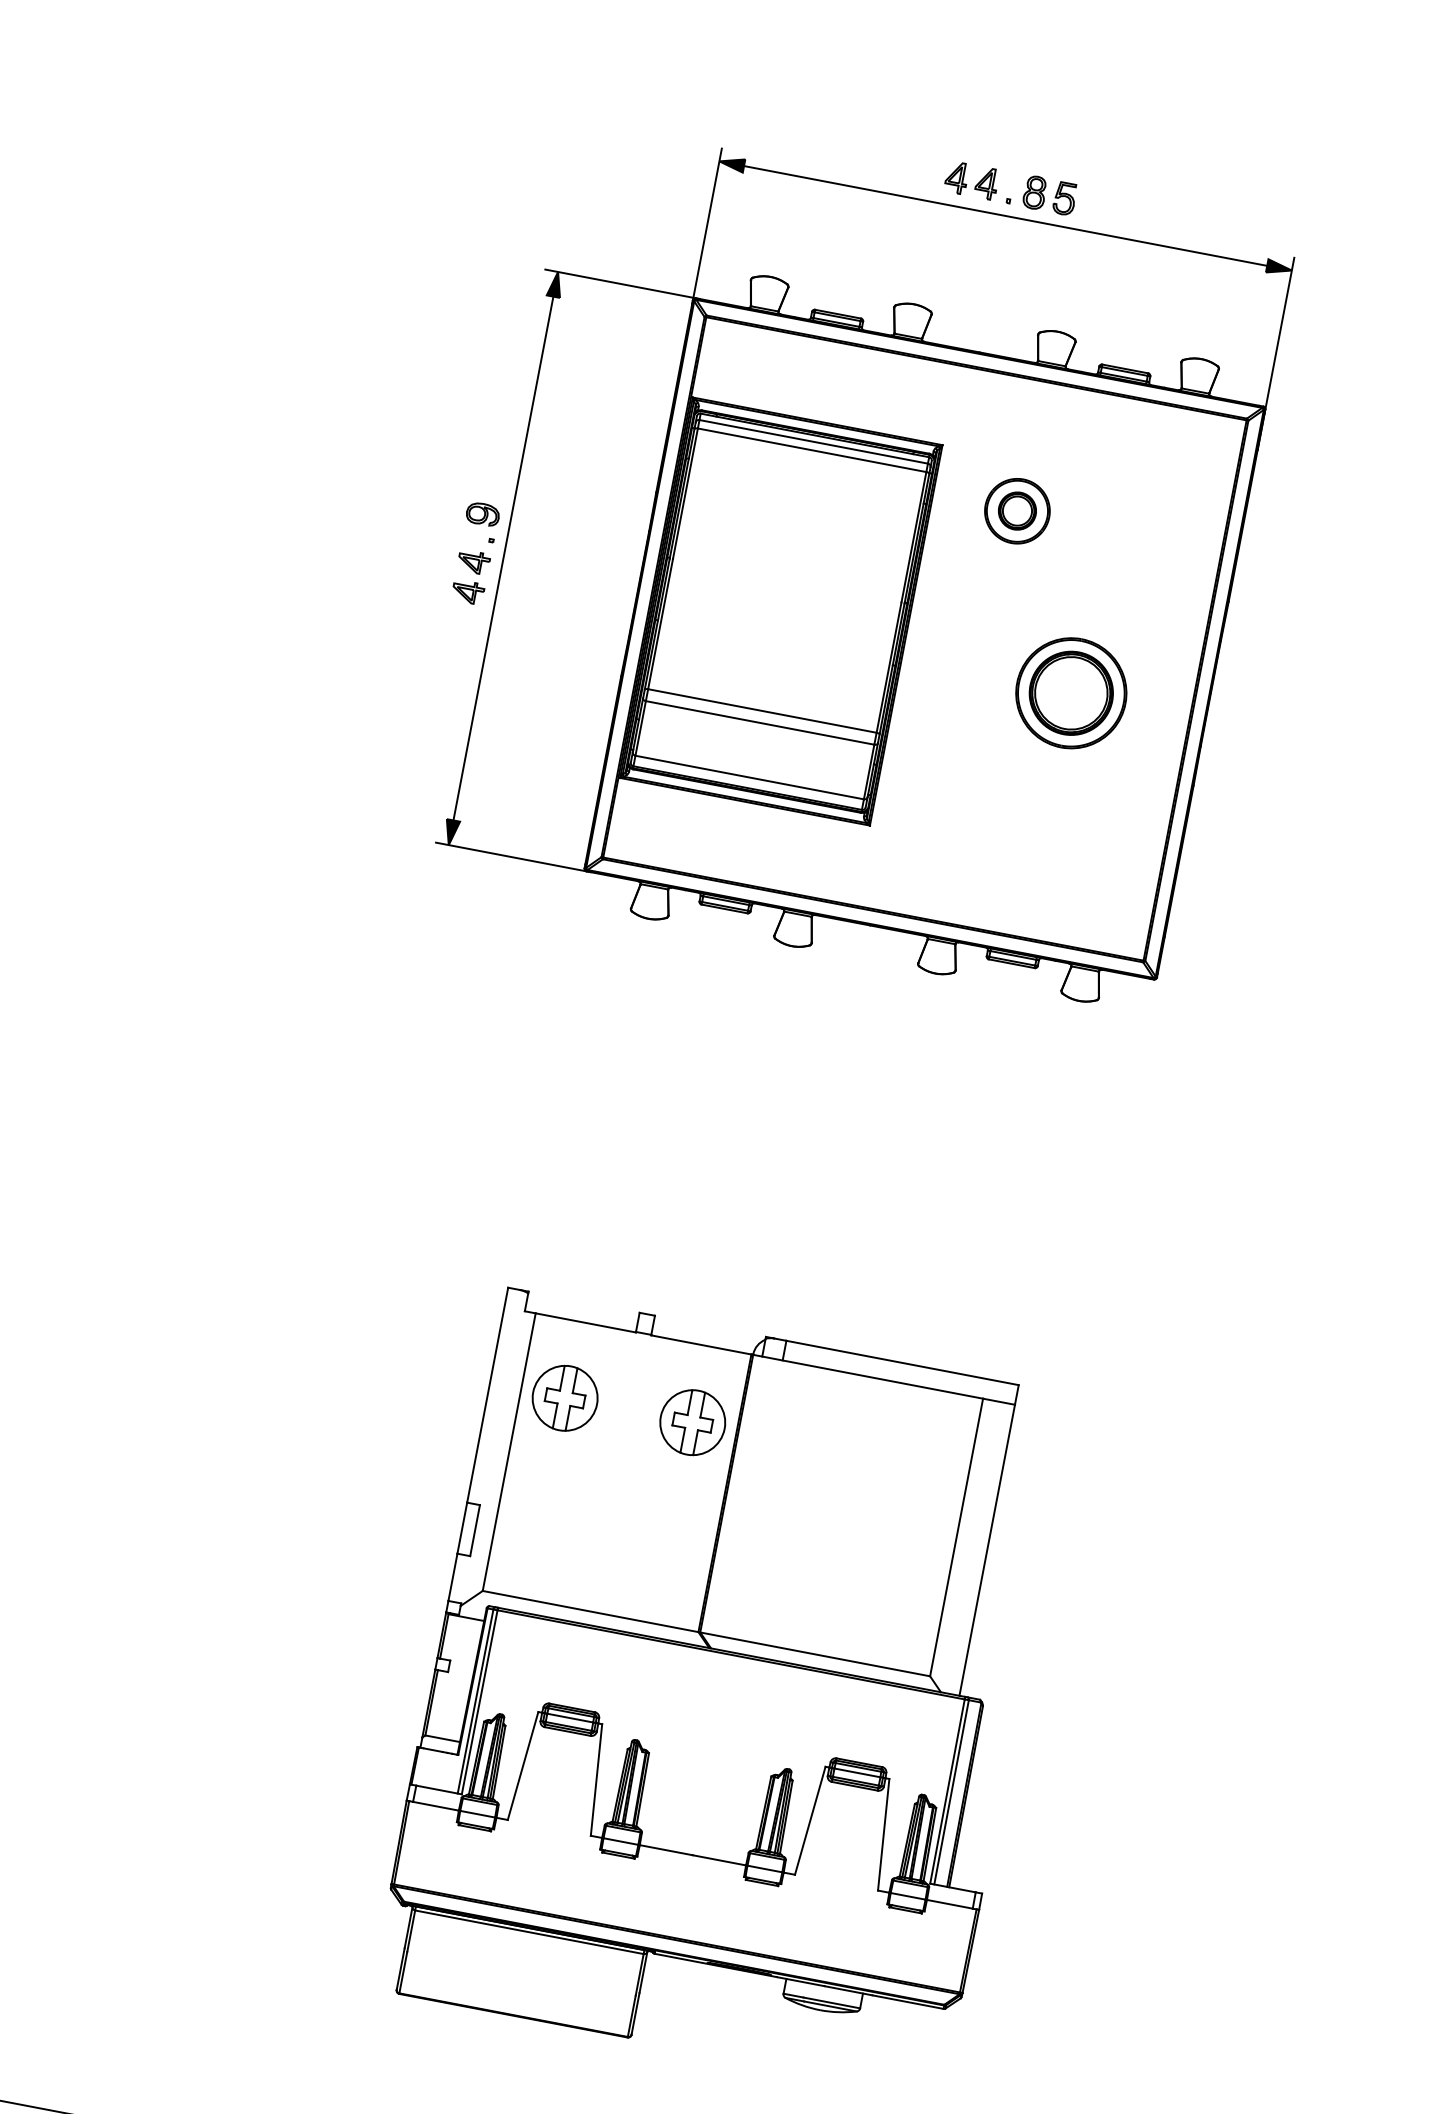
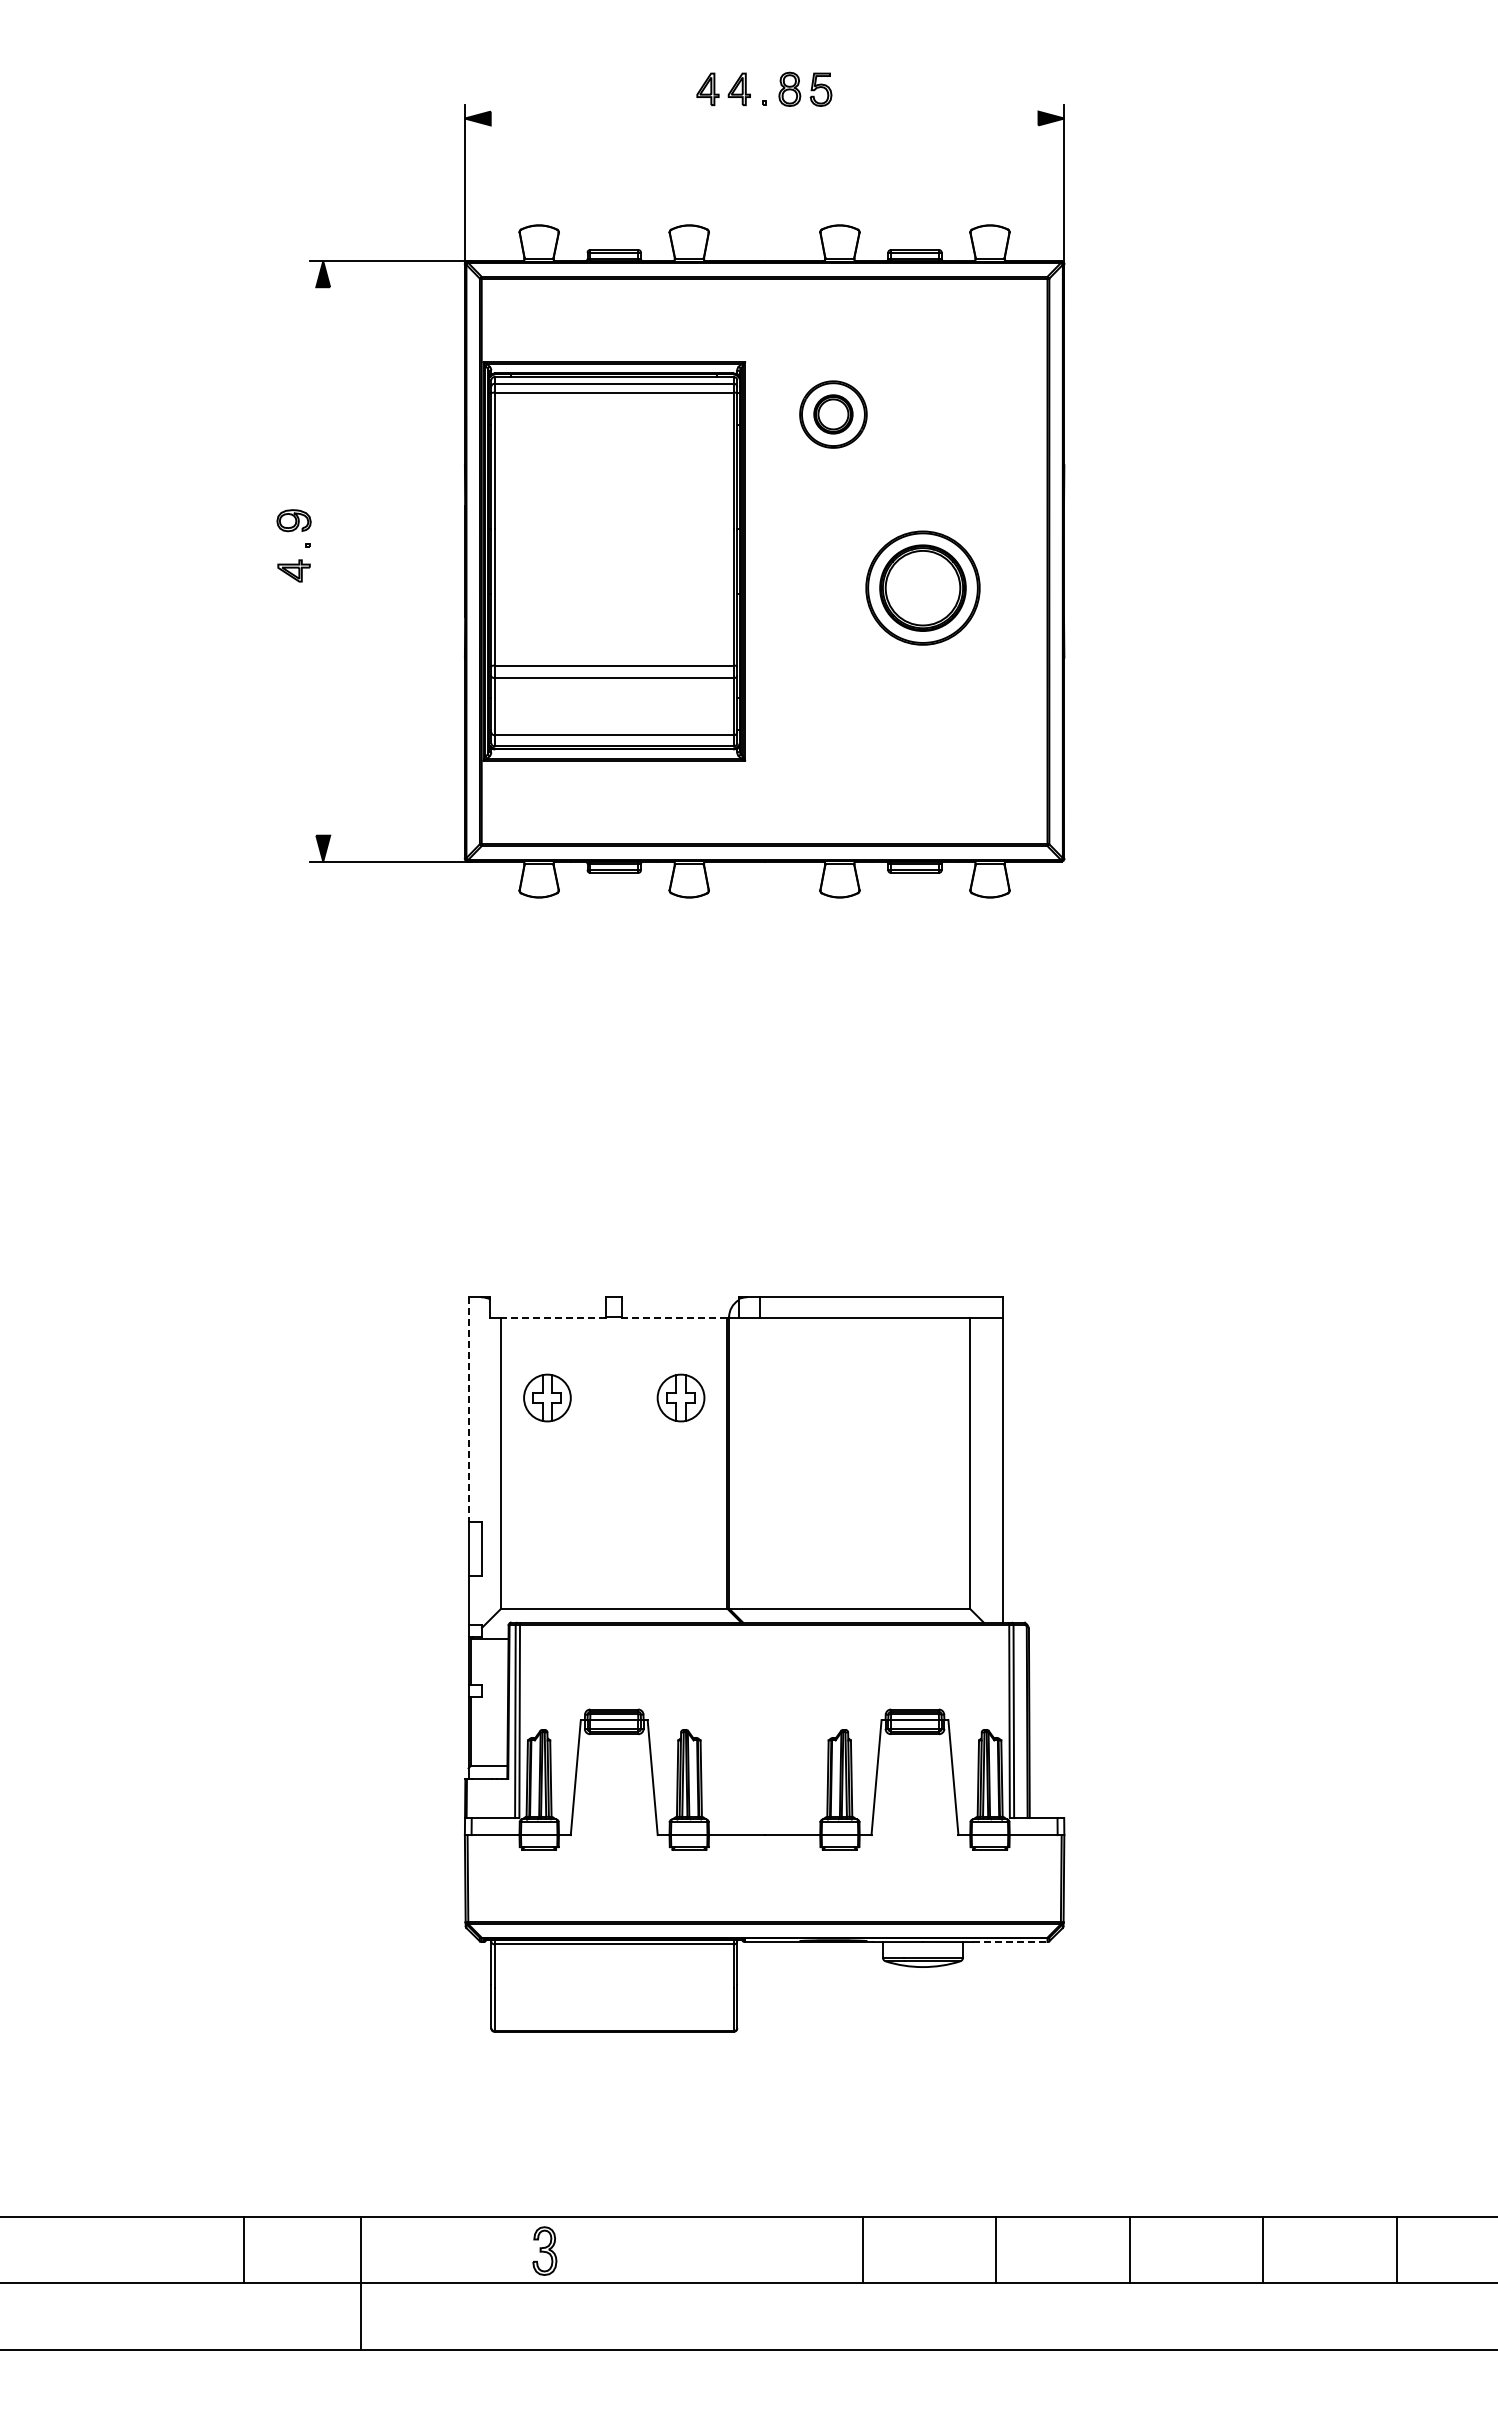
line: (1005, 215) -> (764, 118), removed
line: (503, 558) -> (323, 561), removed
part: (467, 591) -> (293, 601), removed
line: (585, 1322) -> (553, 1317), solid -> dashed
line: (701, 1344) -> (674, 1317), solid -> dashed
line: (487, 1394) -> (468, 1409), solid -> dashed
part: (565, 1397) -> (547, 1397), size x0.7
part: (692, 1422) -> (680, 1397), size x0.7
line: (908, 2002) -> (1010, 1942), solid -> dashed

